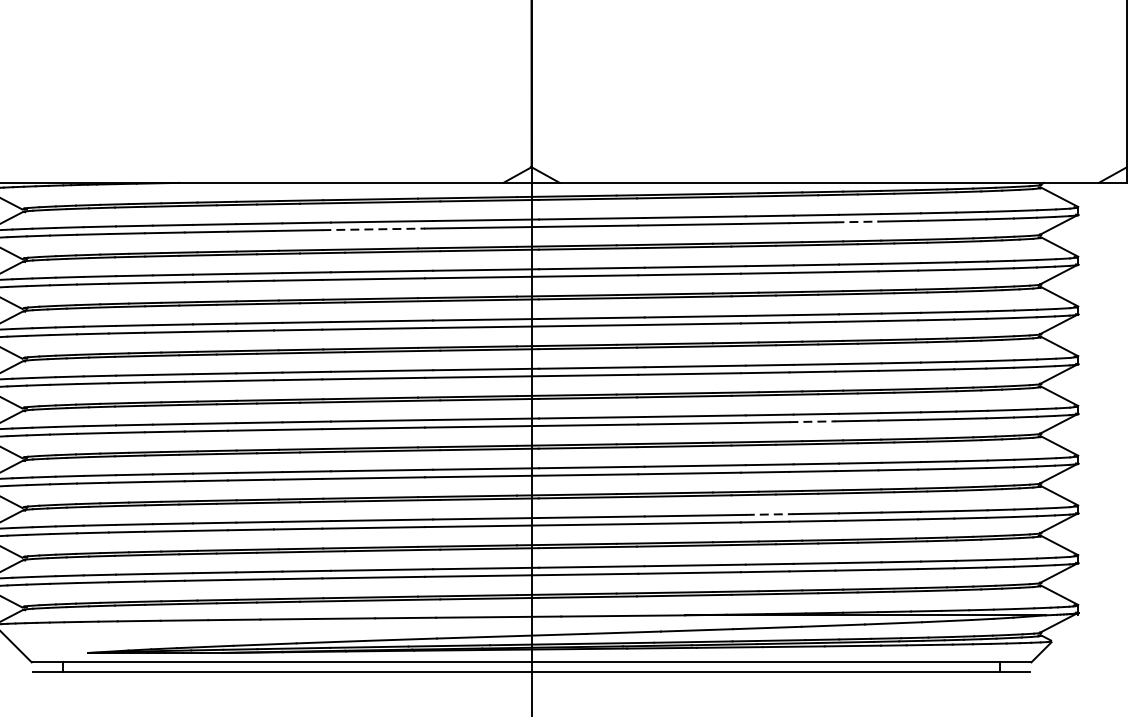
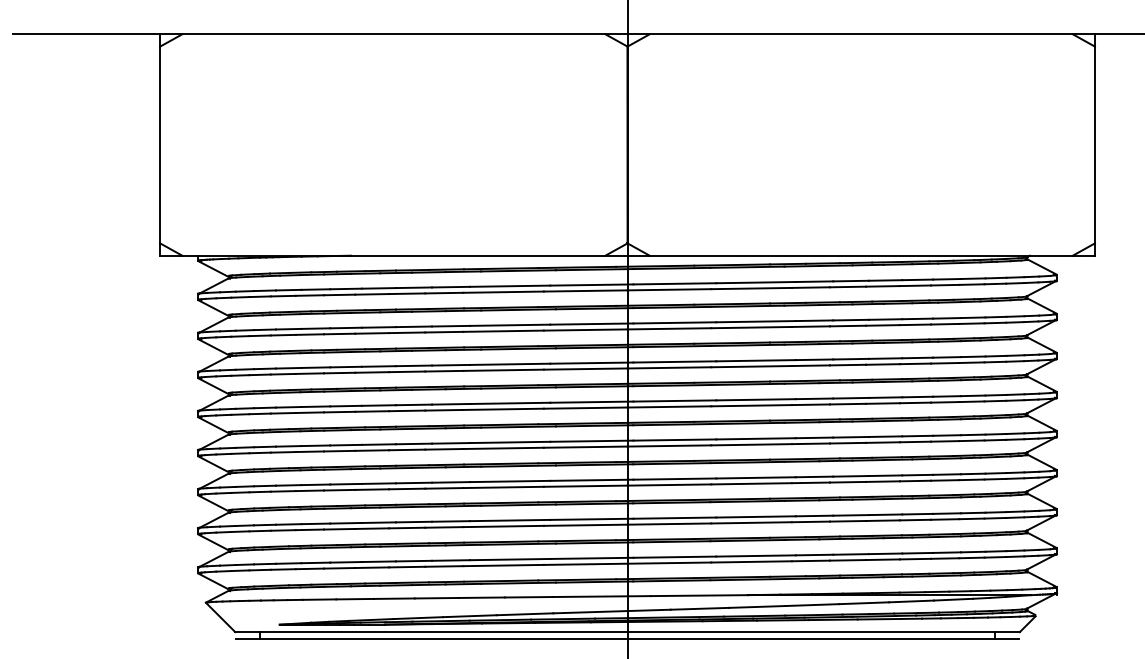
line: (856, 222) -> (882, 286), dashed -> solid
line: (374, 229) -> (504, 292), dashed -> solid
line: (813, 422) -> (848, 443), dashed -> solid
line: (769, 515) -> (814, 516), dashed -> solid

